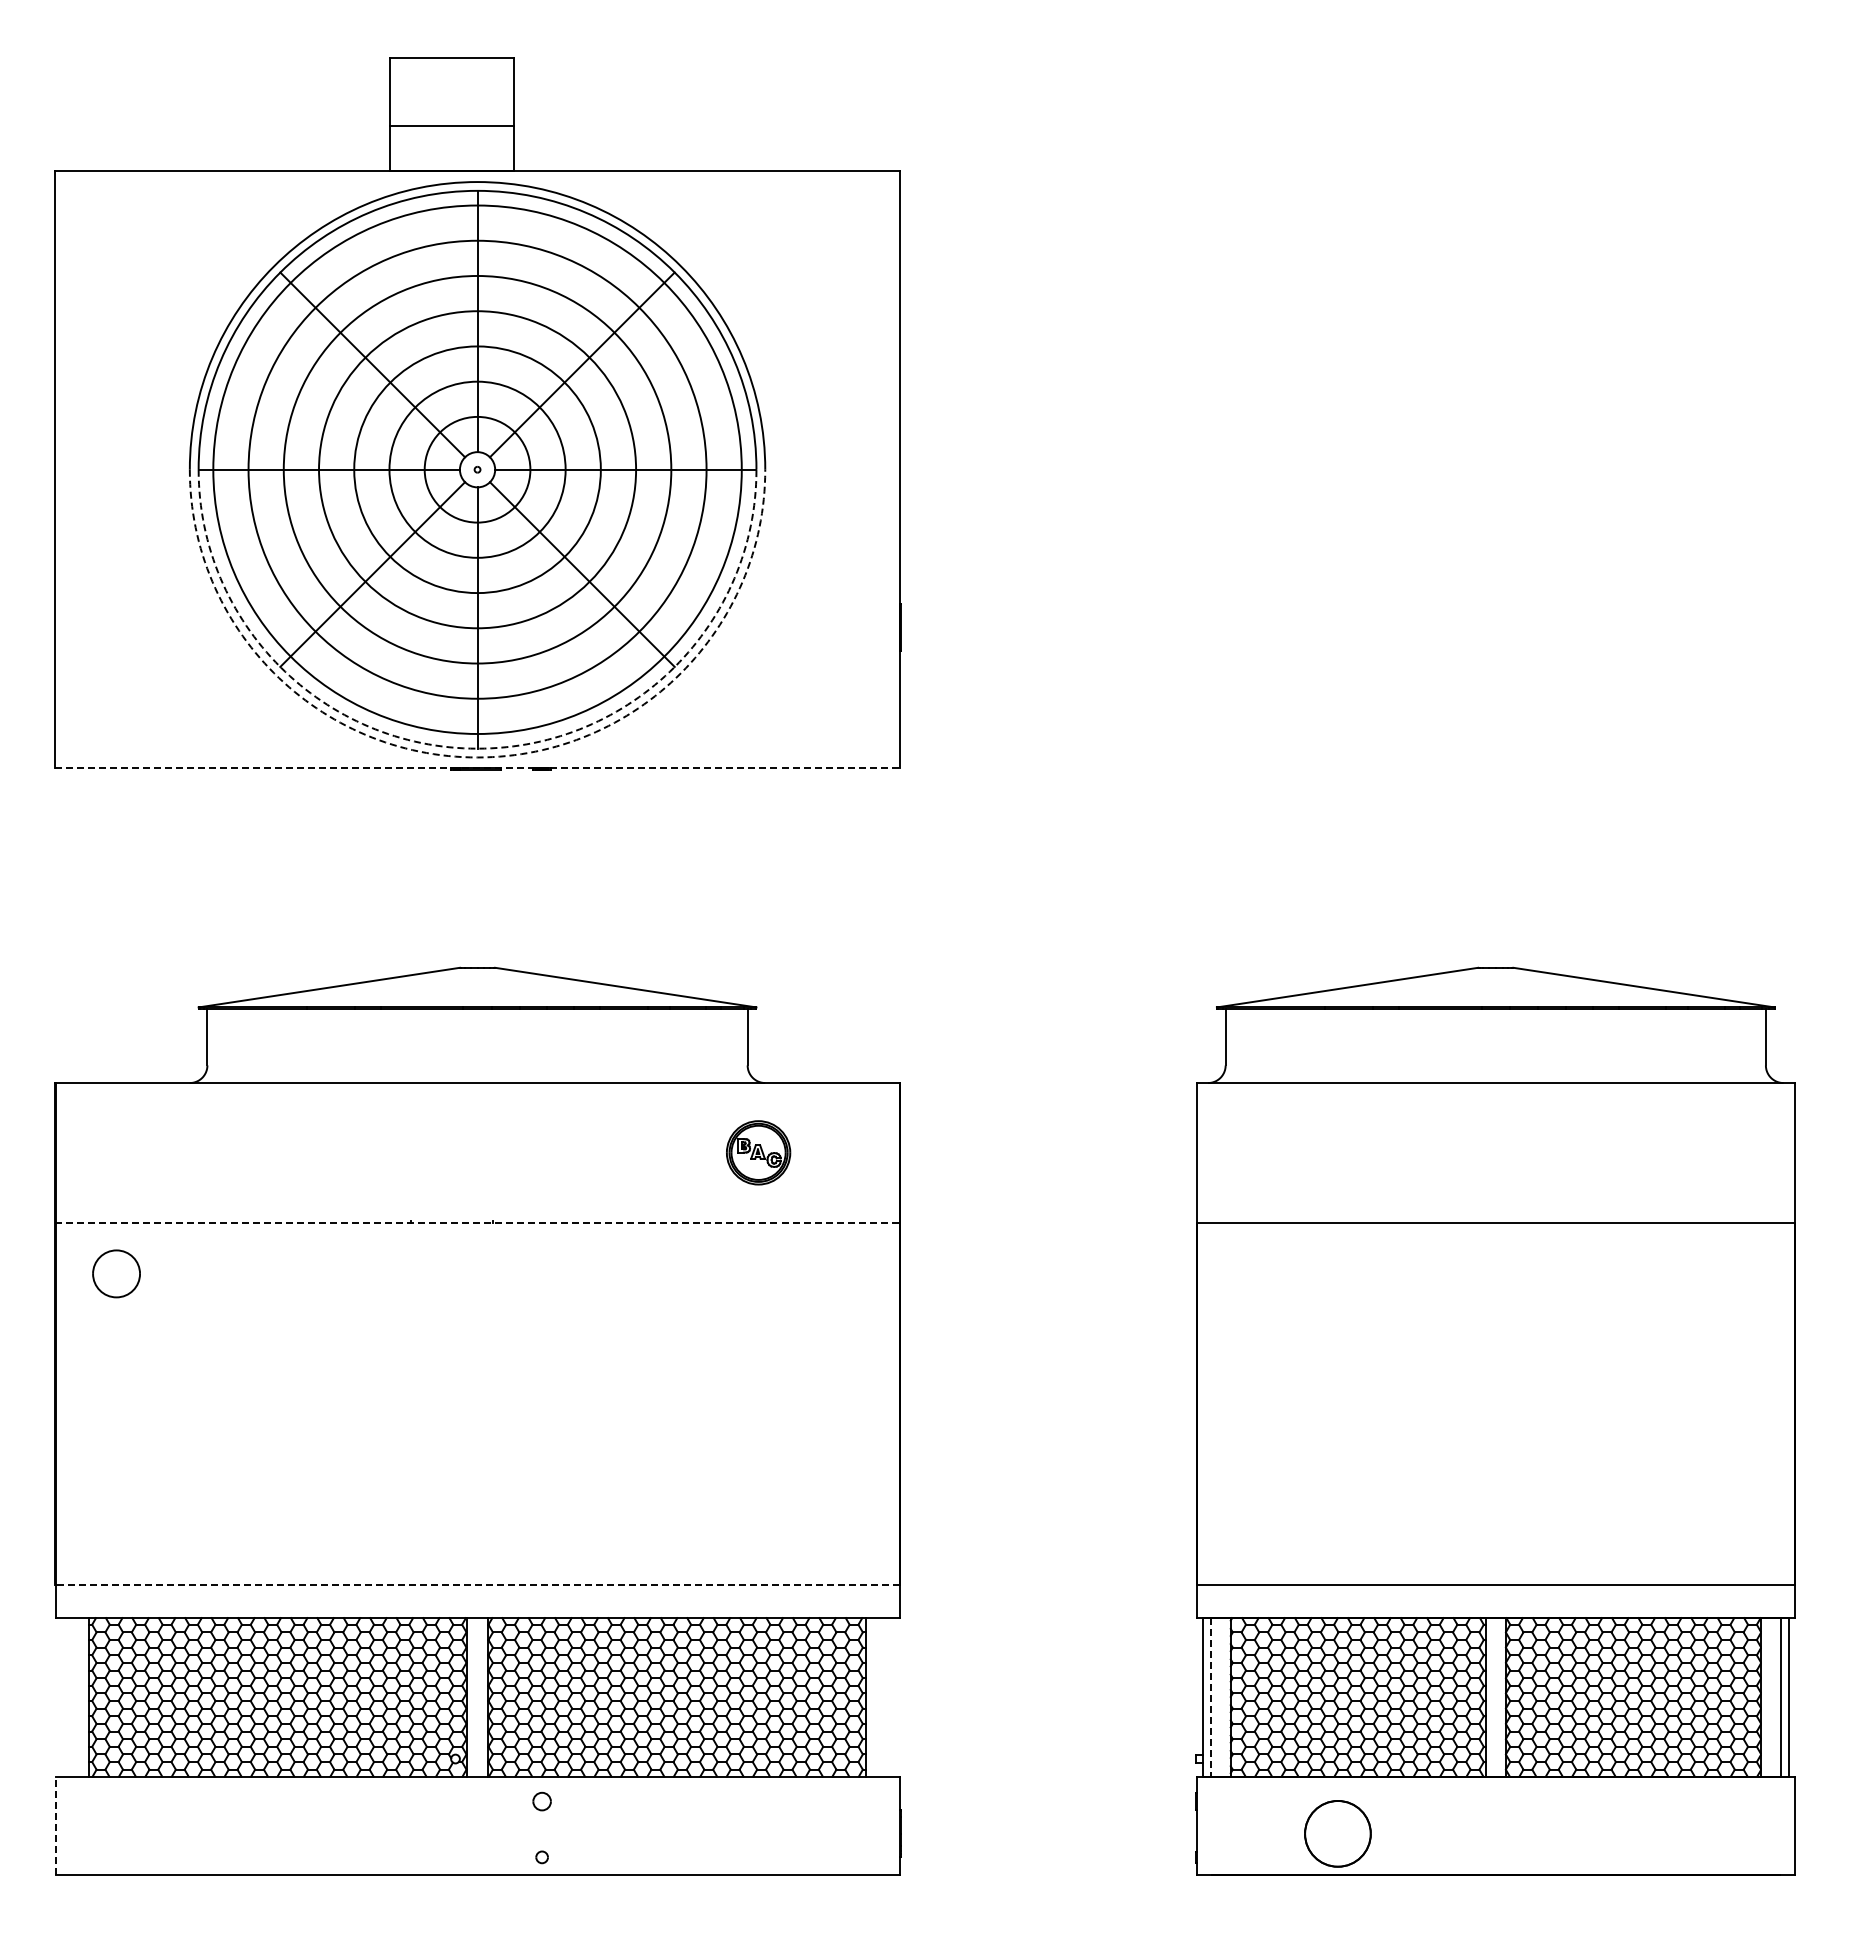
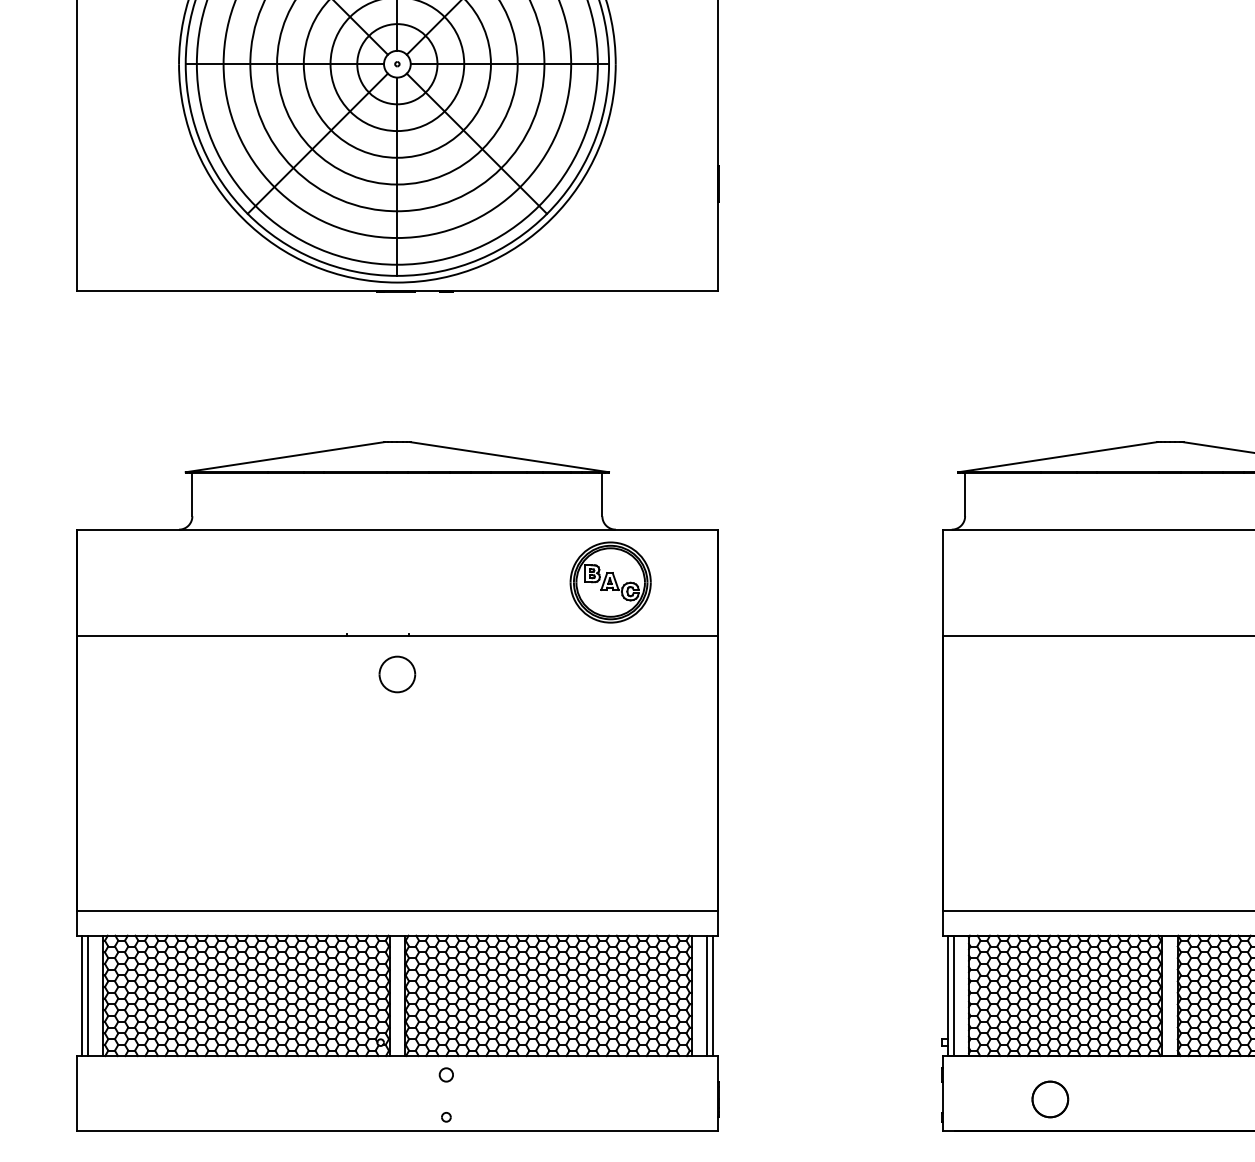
arc: (477, 748) -> (397, 275), dashed -> solid
arc: (477, 757) -> (397, 282), dashed -> solid
line: (478, 768) -> (398, 290), dashed -> solid
part: (758, 1152) -> (610, 582), size x1.67
line: (478, 1222) -> (398, 635), dashed -> solid
part: (116, 1273) -> (397, 674), moved
line: (477, 1585) -> (397, 910), dashed -> solid
line: (61, 1697) -> (81, 995), added
line: (69, 1697) -> (87, 995), added
line: (885, 1697) -> (706, 995), added
line: (893, 1697) -> (713, 995), added
line: (1211, 1697) -> (954, 995), dashed -> solid
line: (55, 1825) -> (77, 1093), dashed -> solid
part: (1337, 1833) -> (1050, 1099), size x0.71

